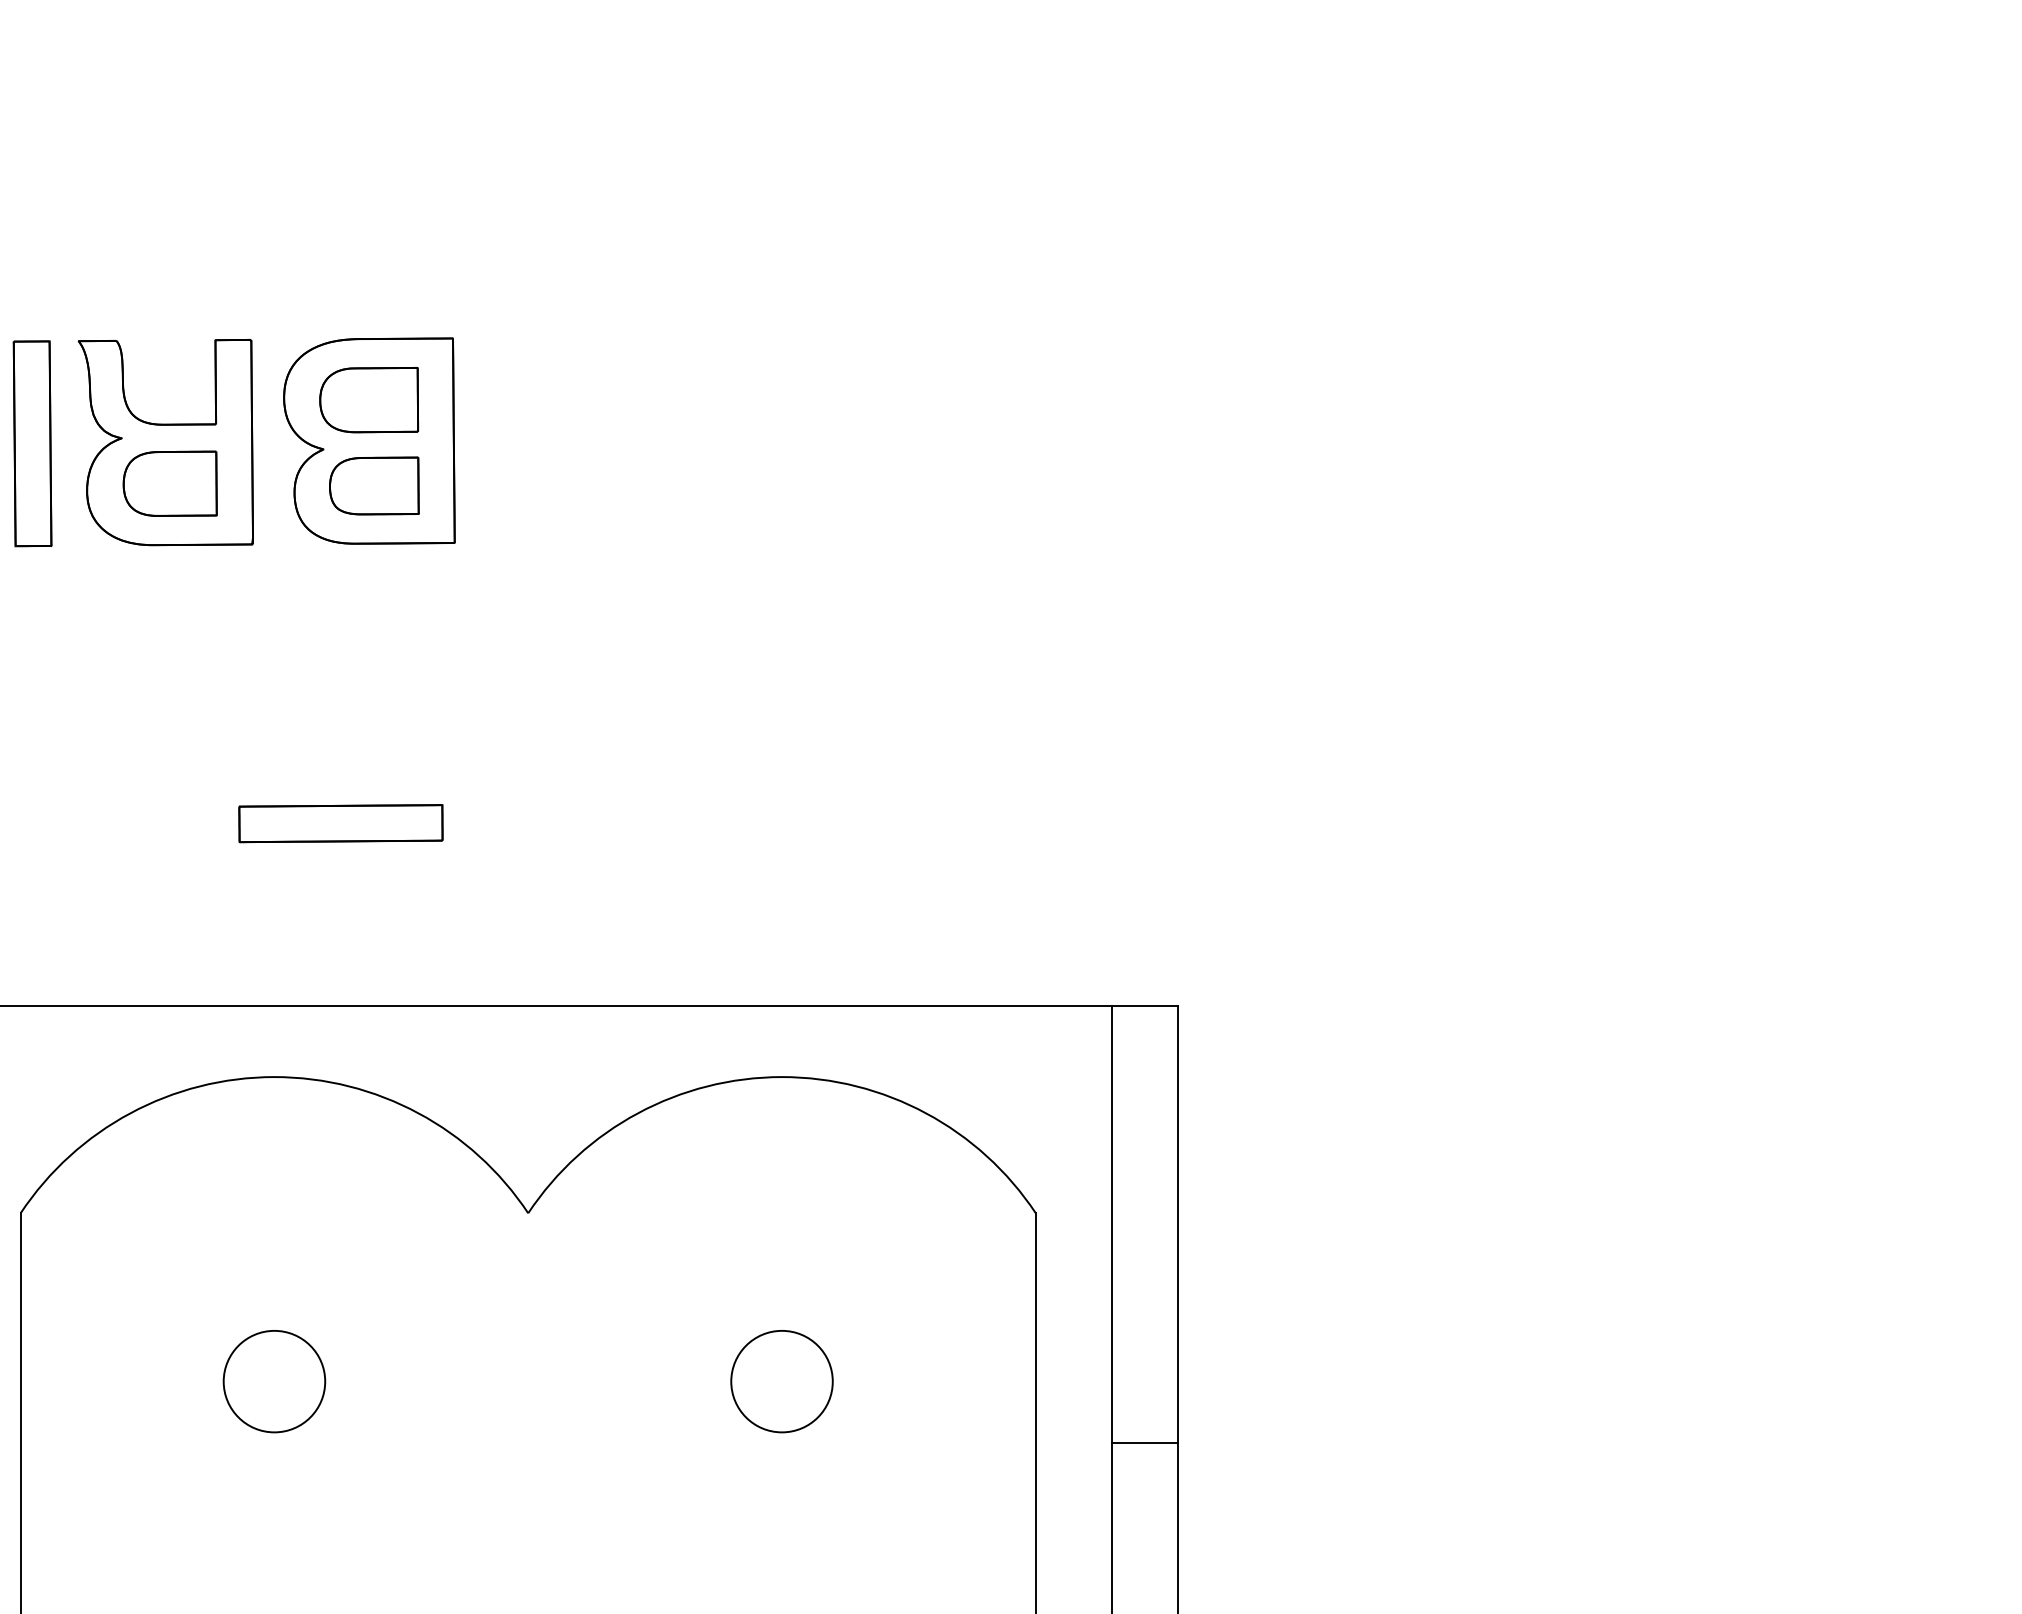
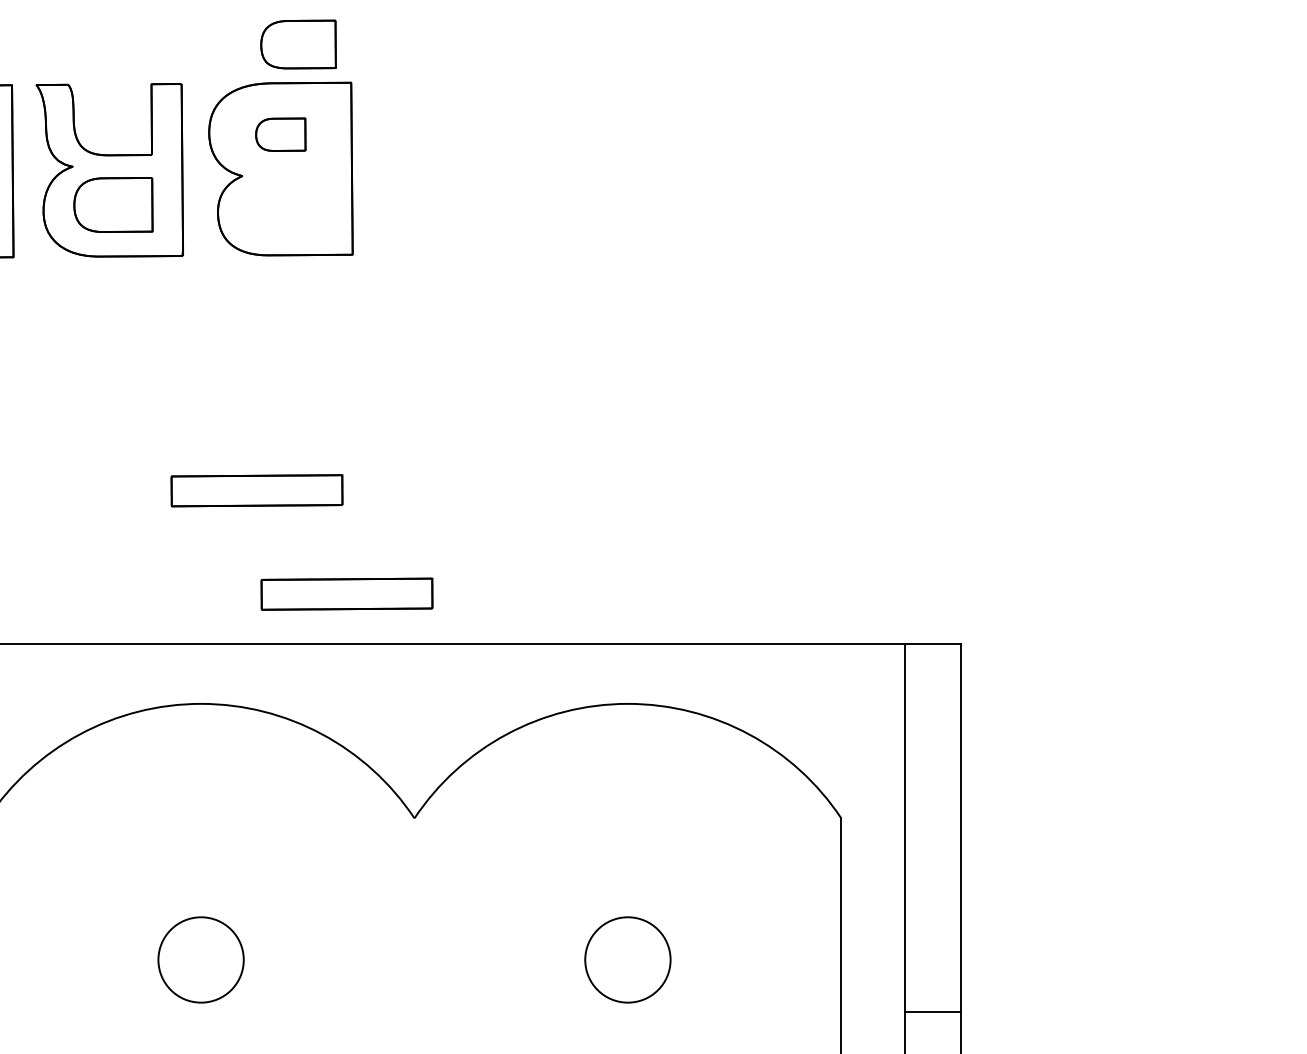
part: (369, 400) -> (281, 134), size x0.6
part: (374, 485) -> (298, 44), moved
part: (447, 946) -> (346, 594), added

